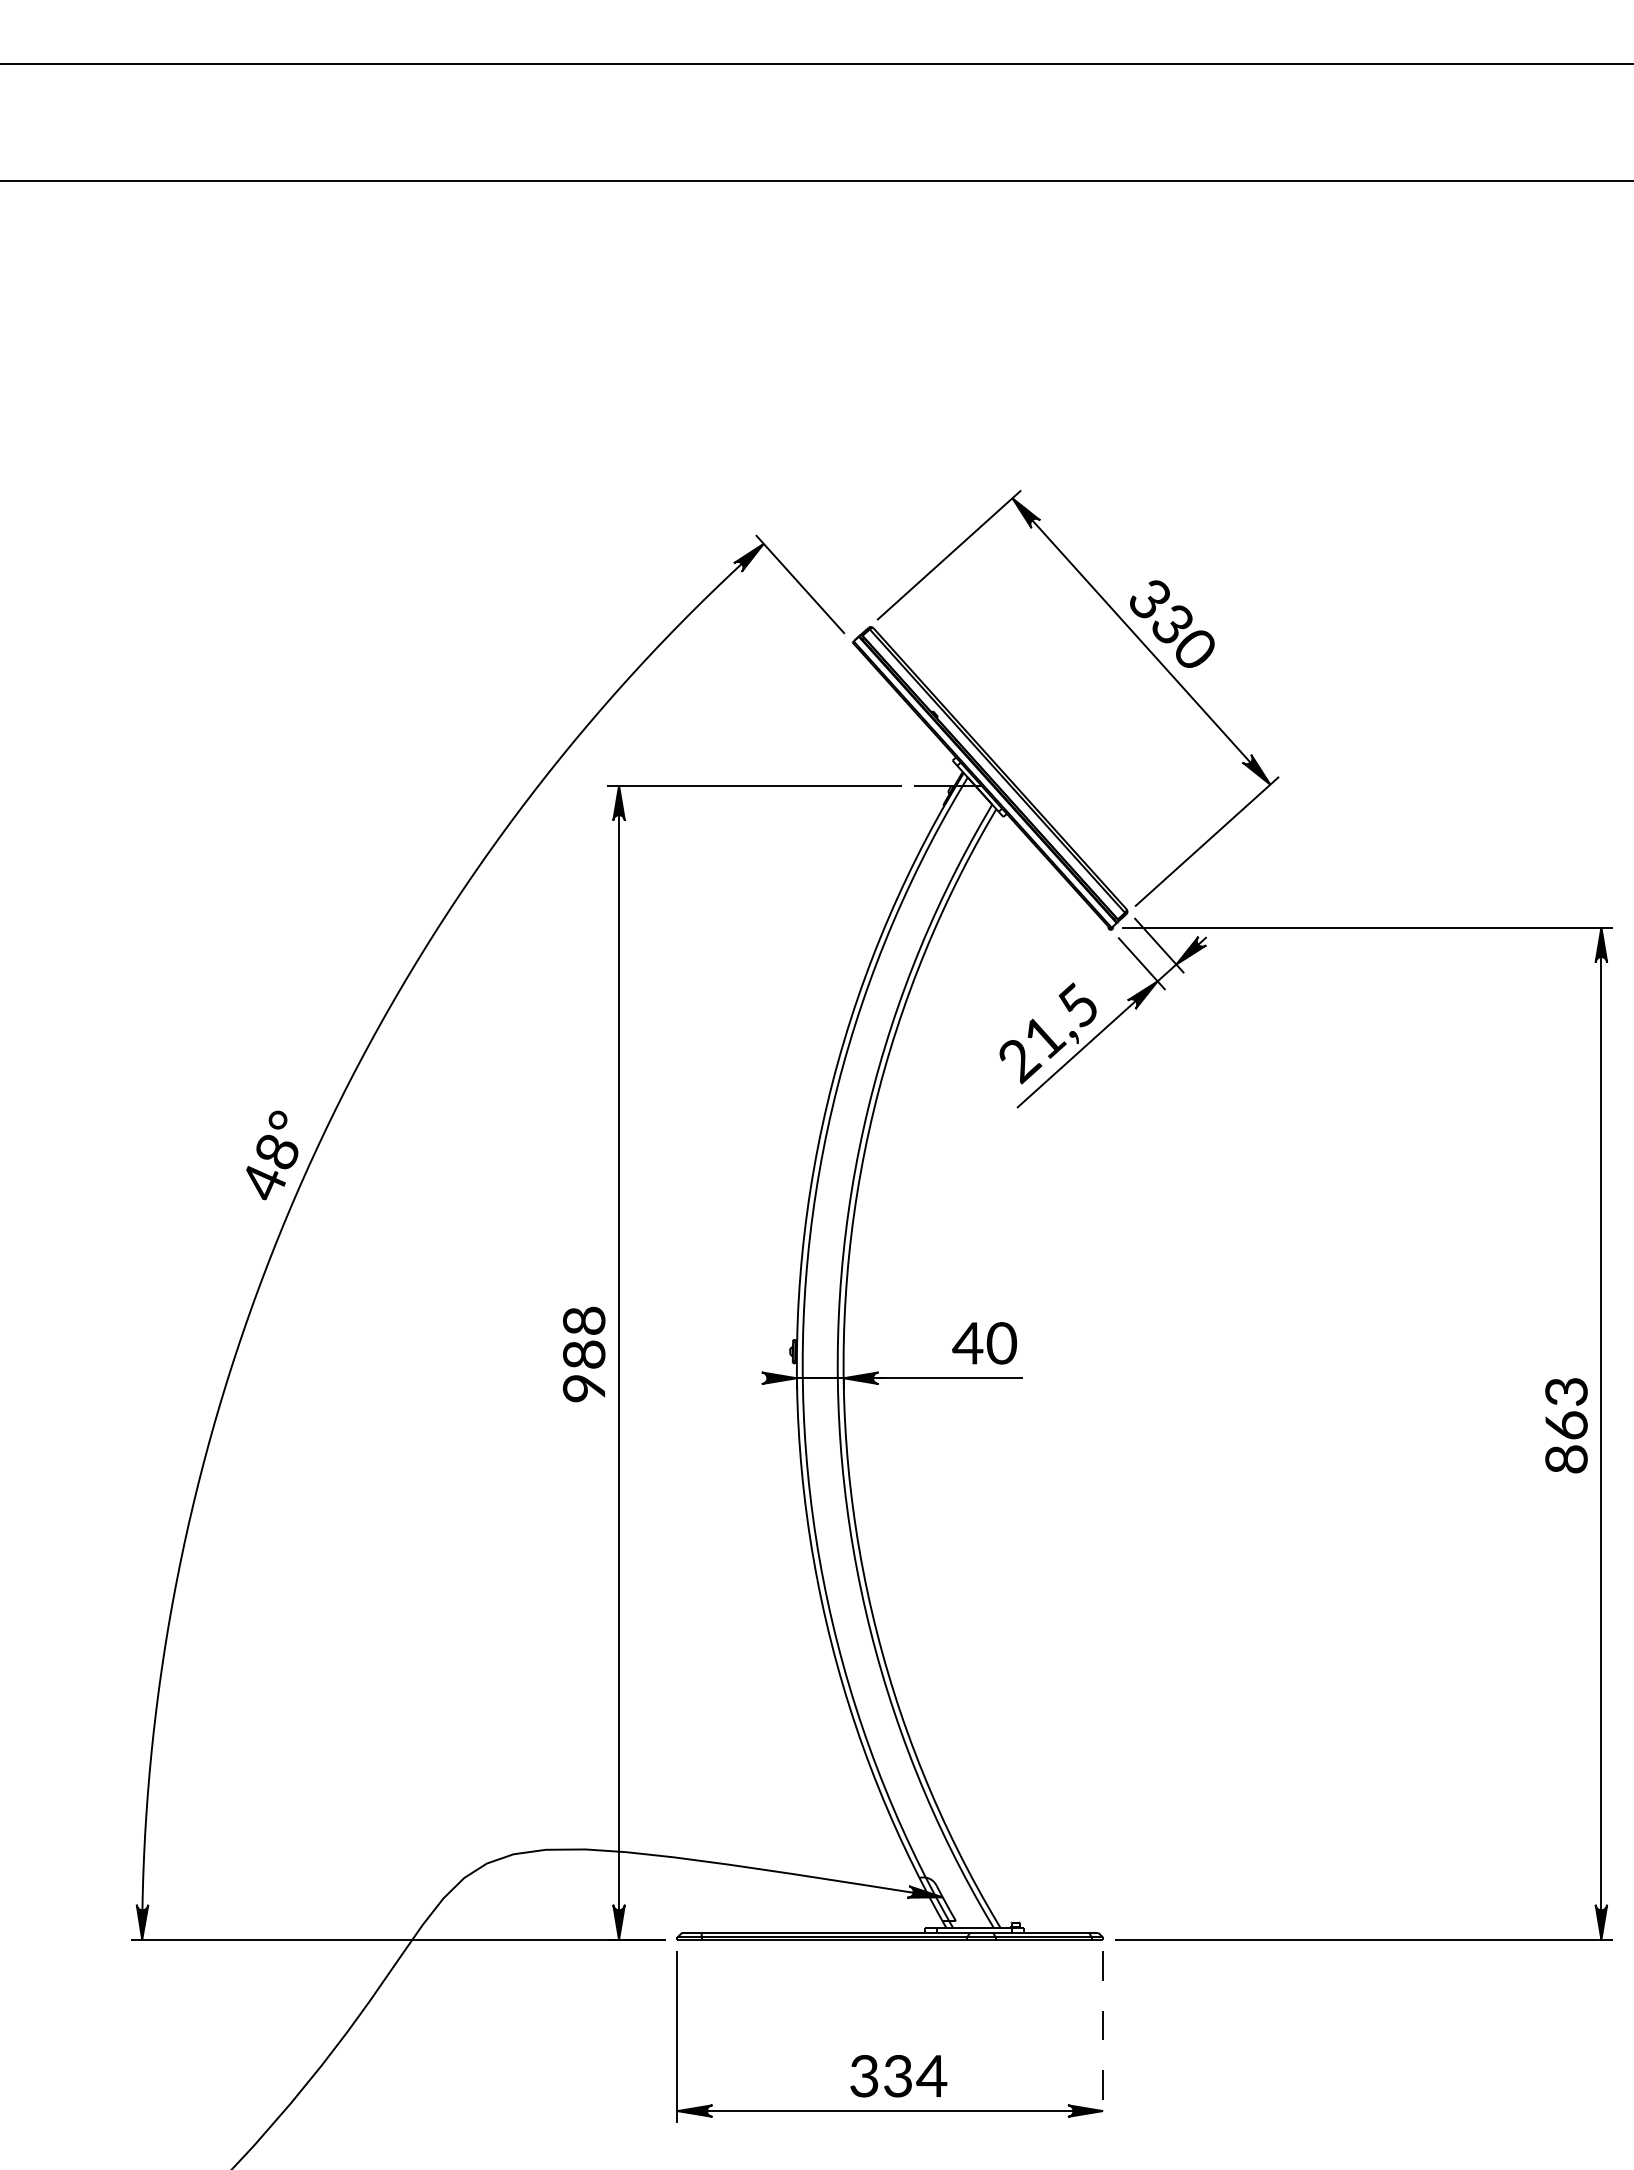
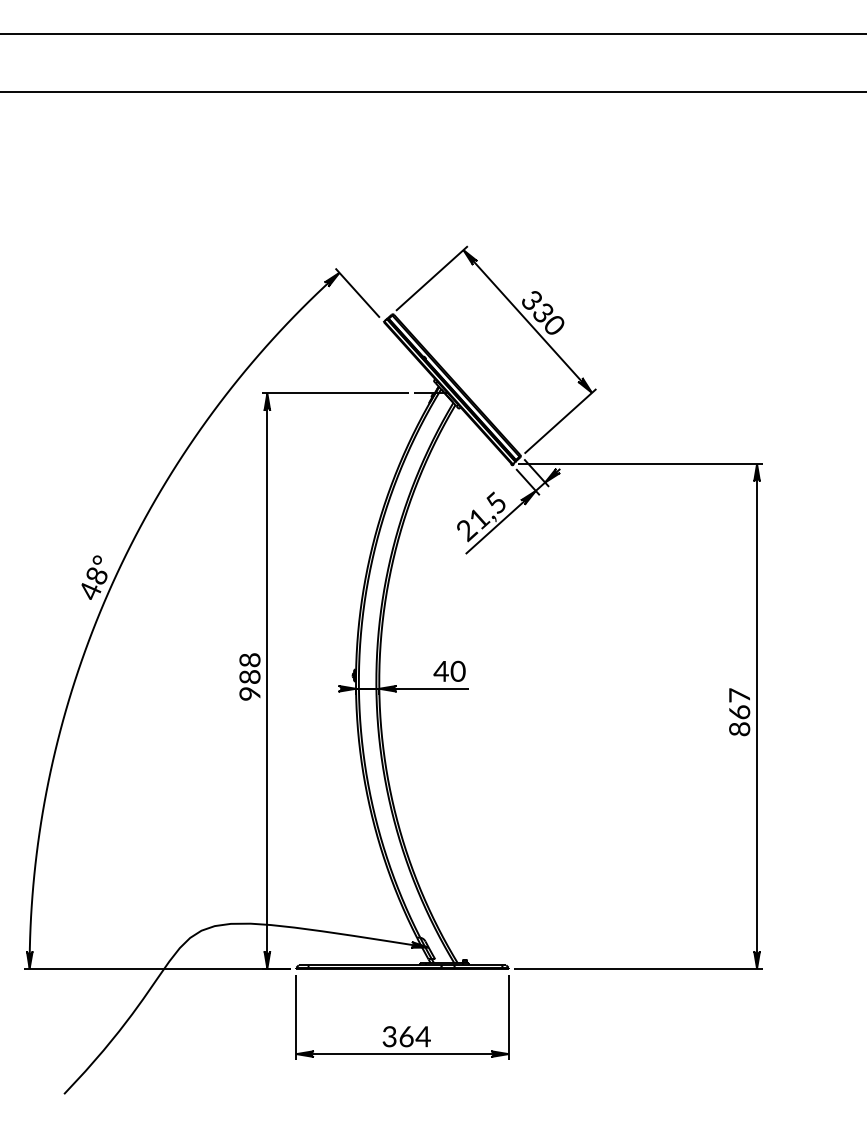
text: (1566, 1391) -> (739, 695), 863 -> 867
line: (1102, 2037) -> (508, 1017), dashed -> solid
text: (898, 2075) -> (406, 1036), 334 -> 364

